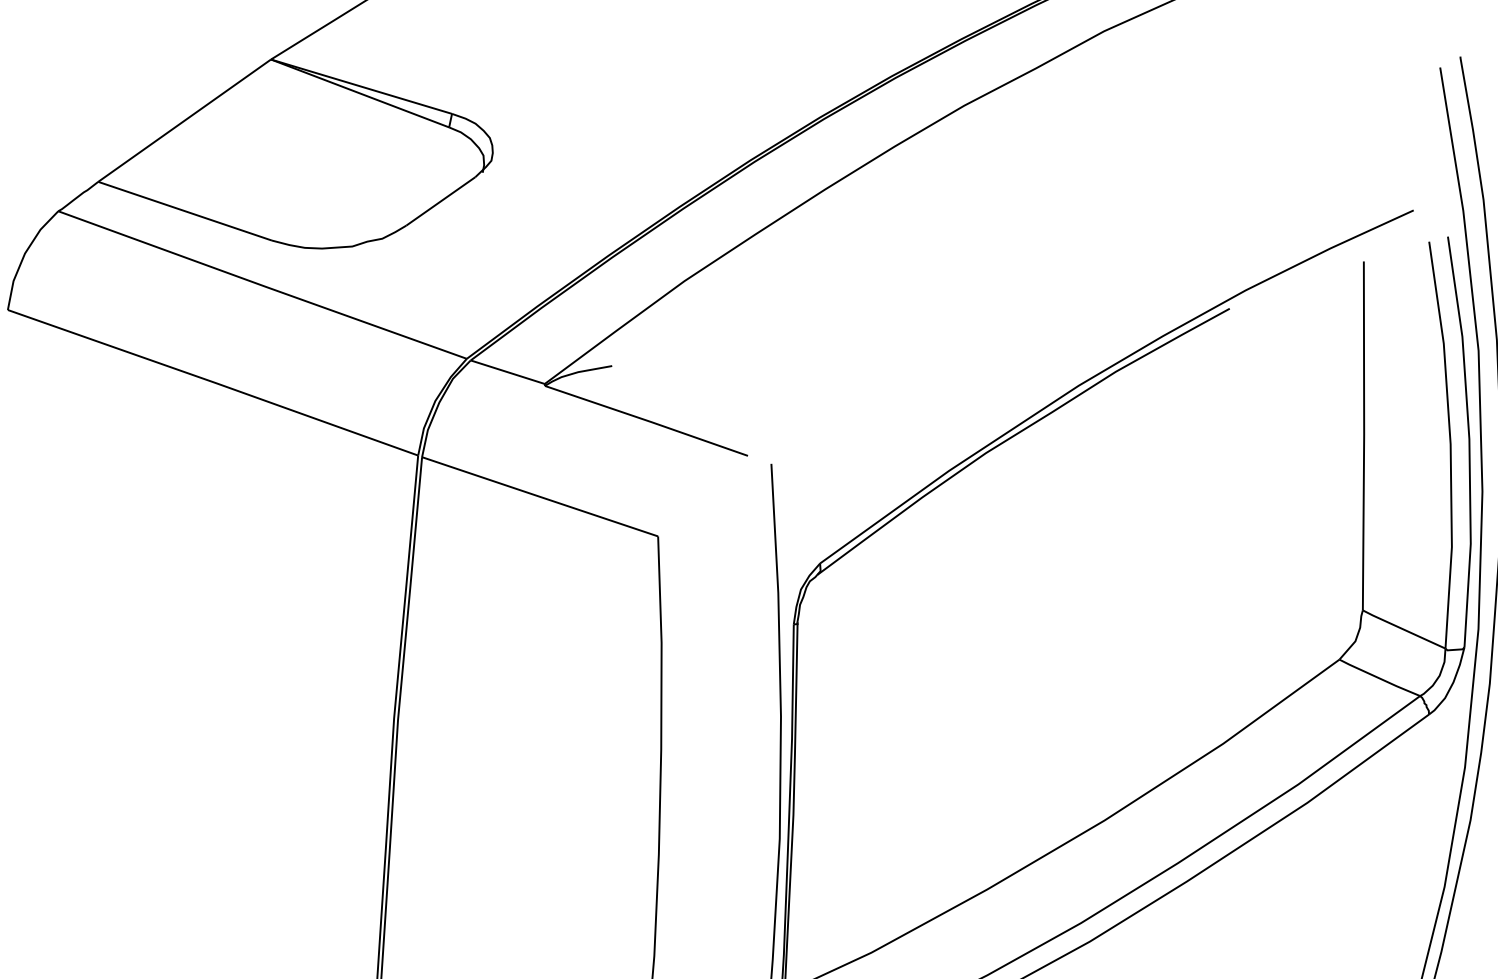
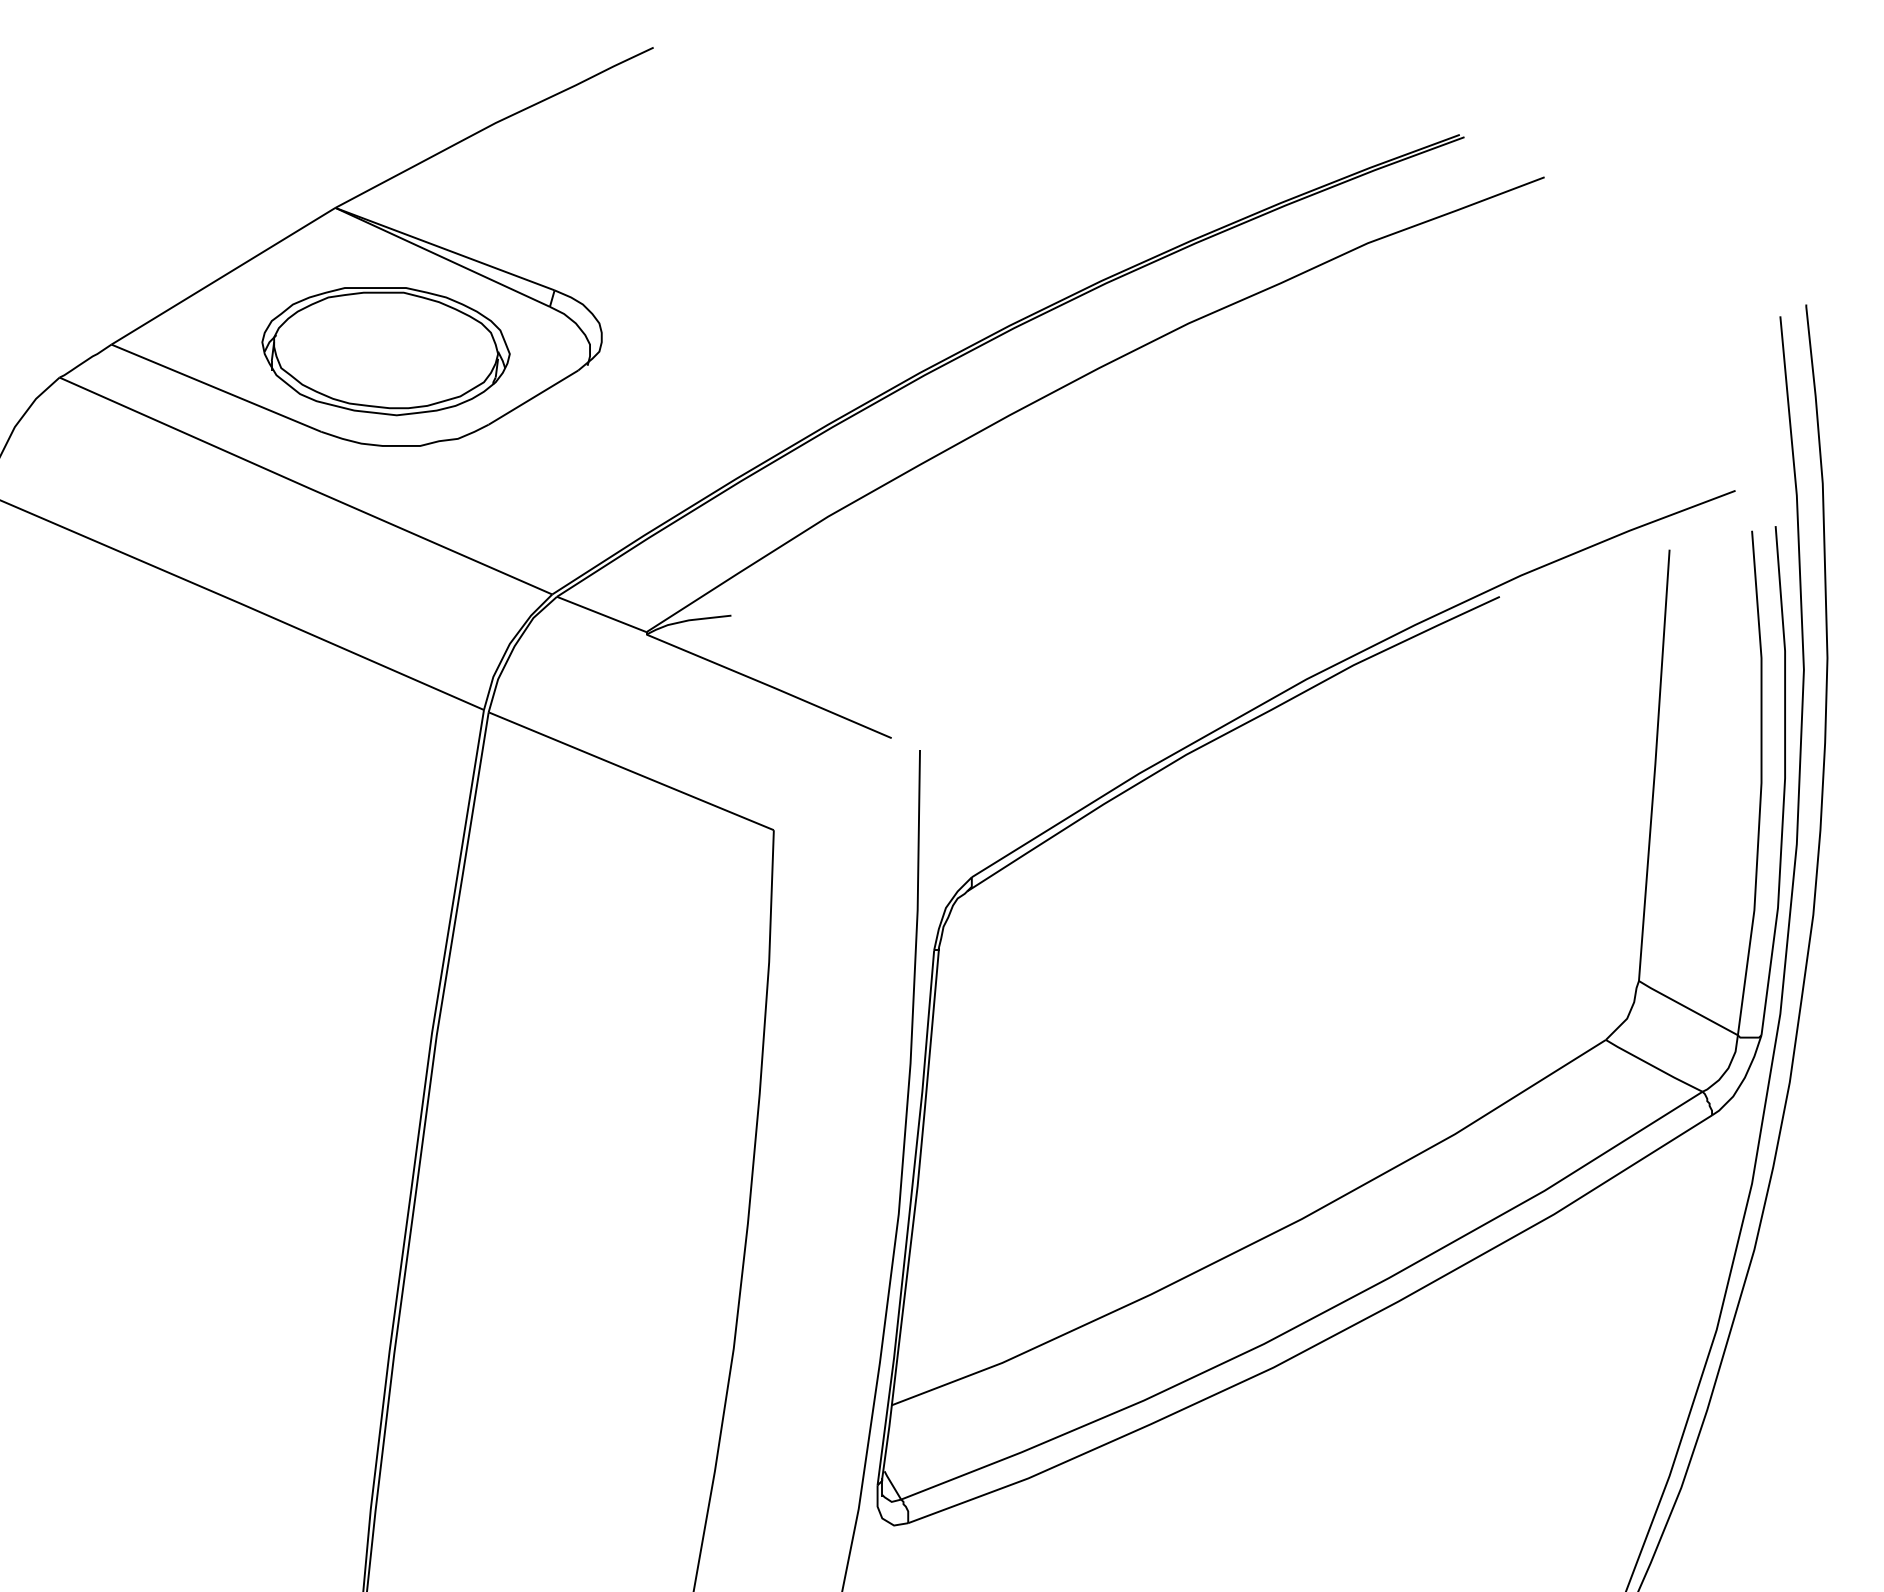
part: (319, 172) -> (385, 351), added

